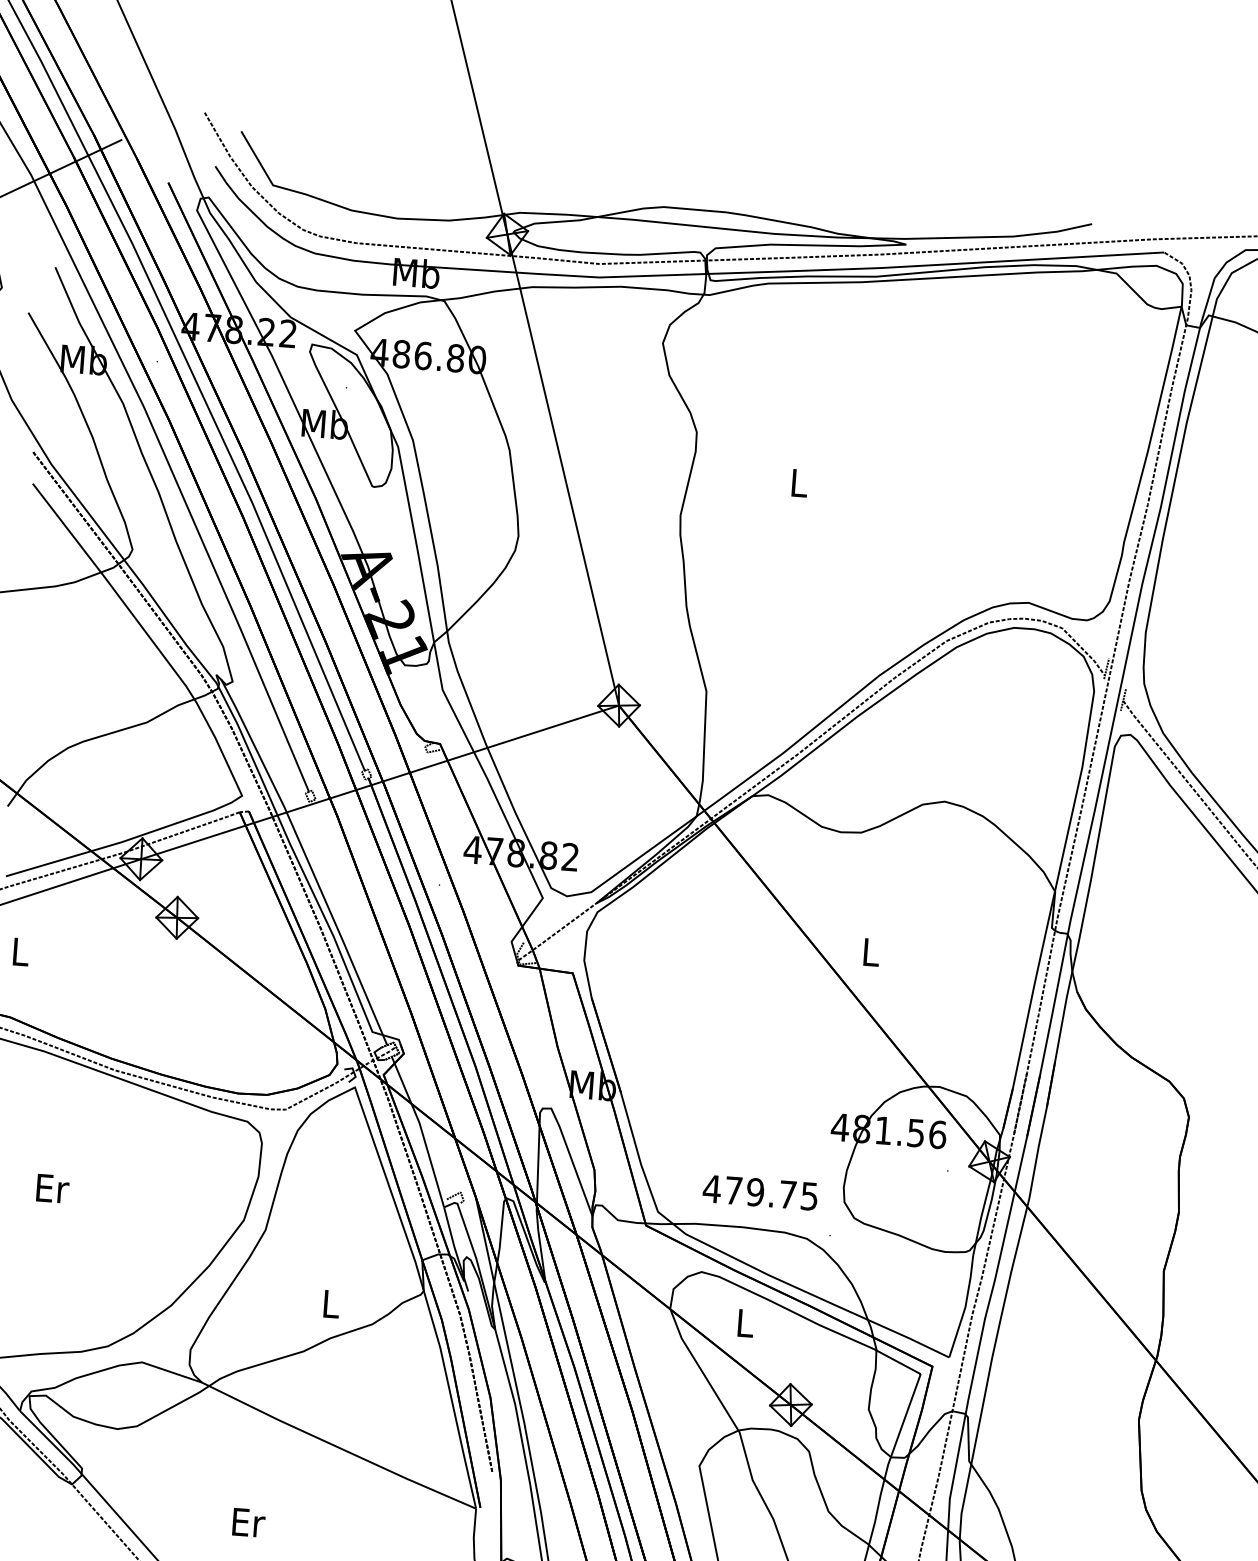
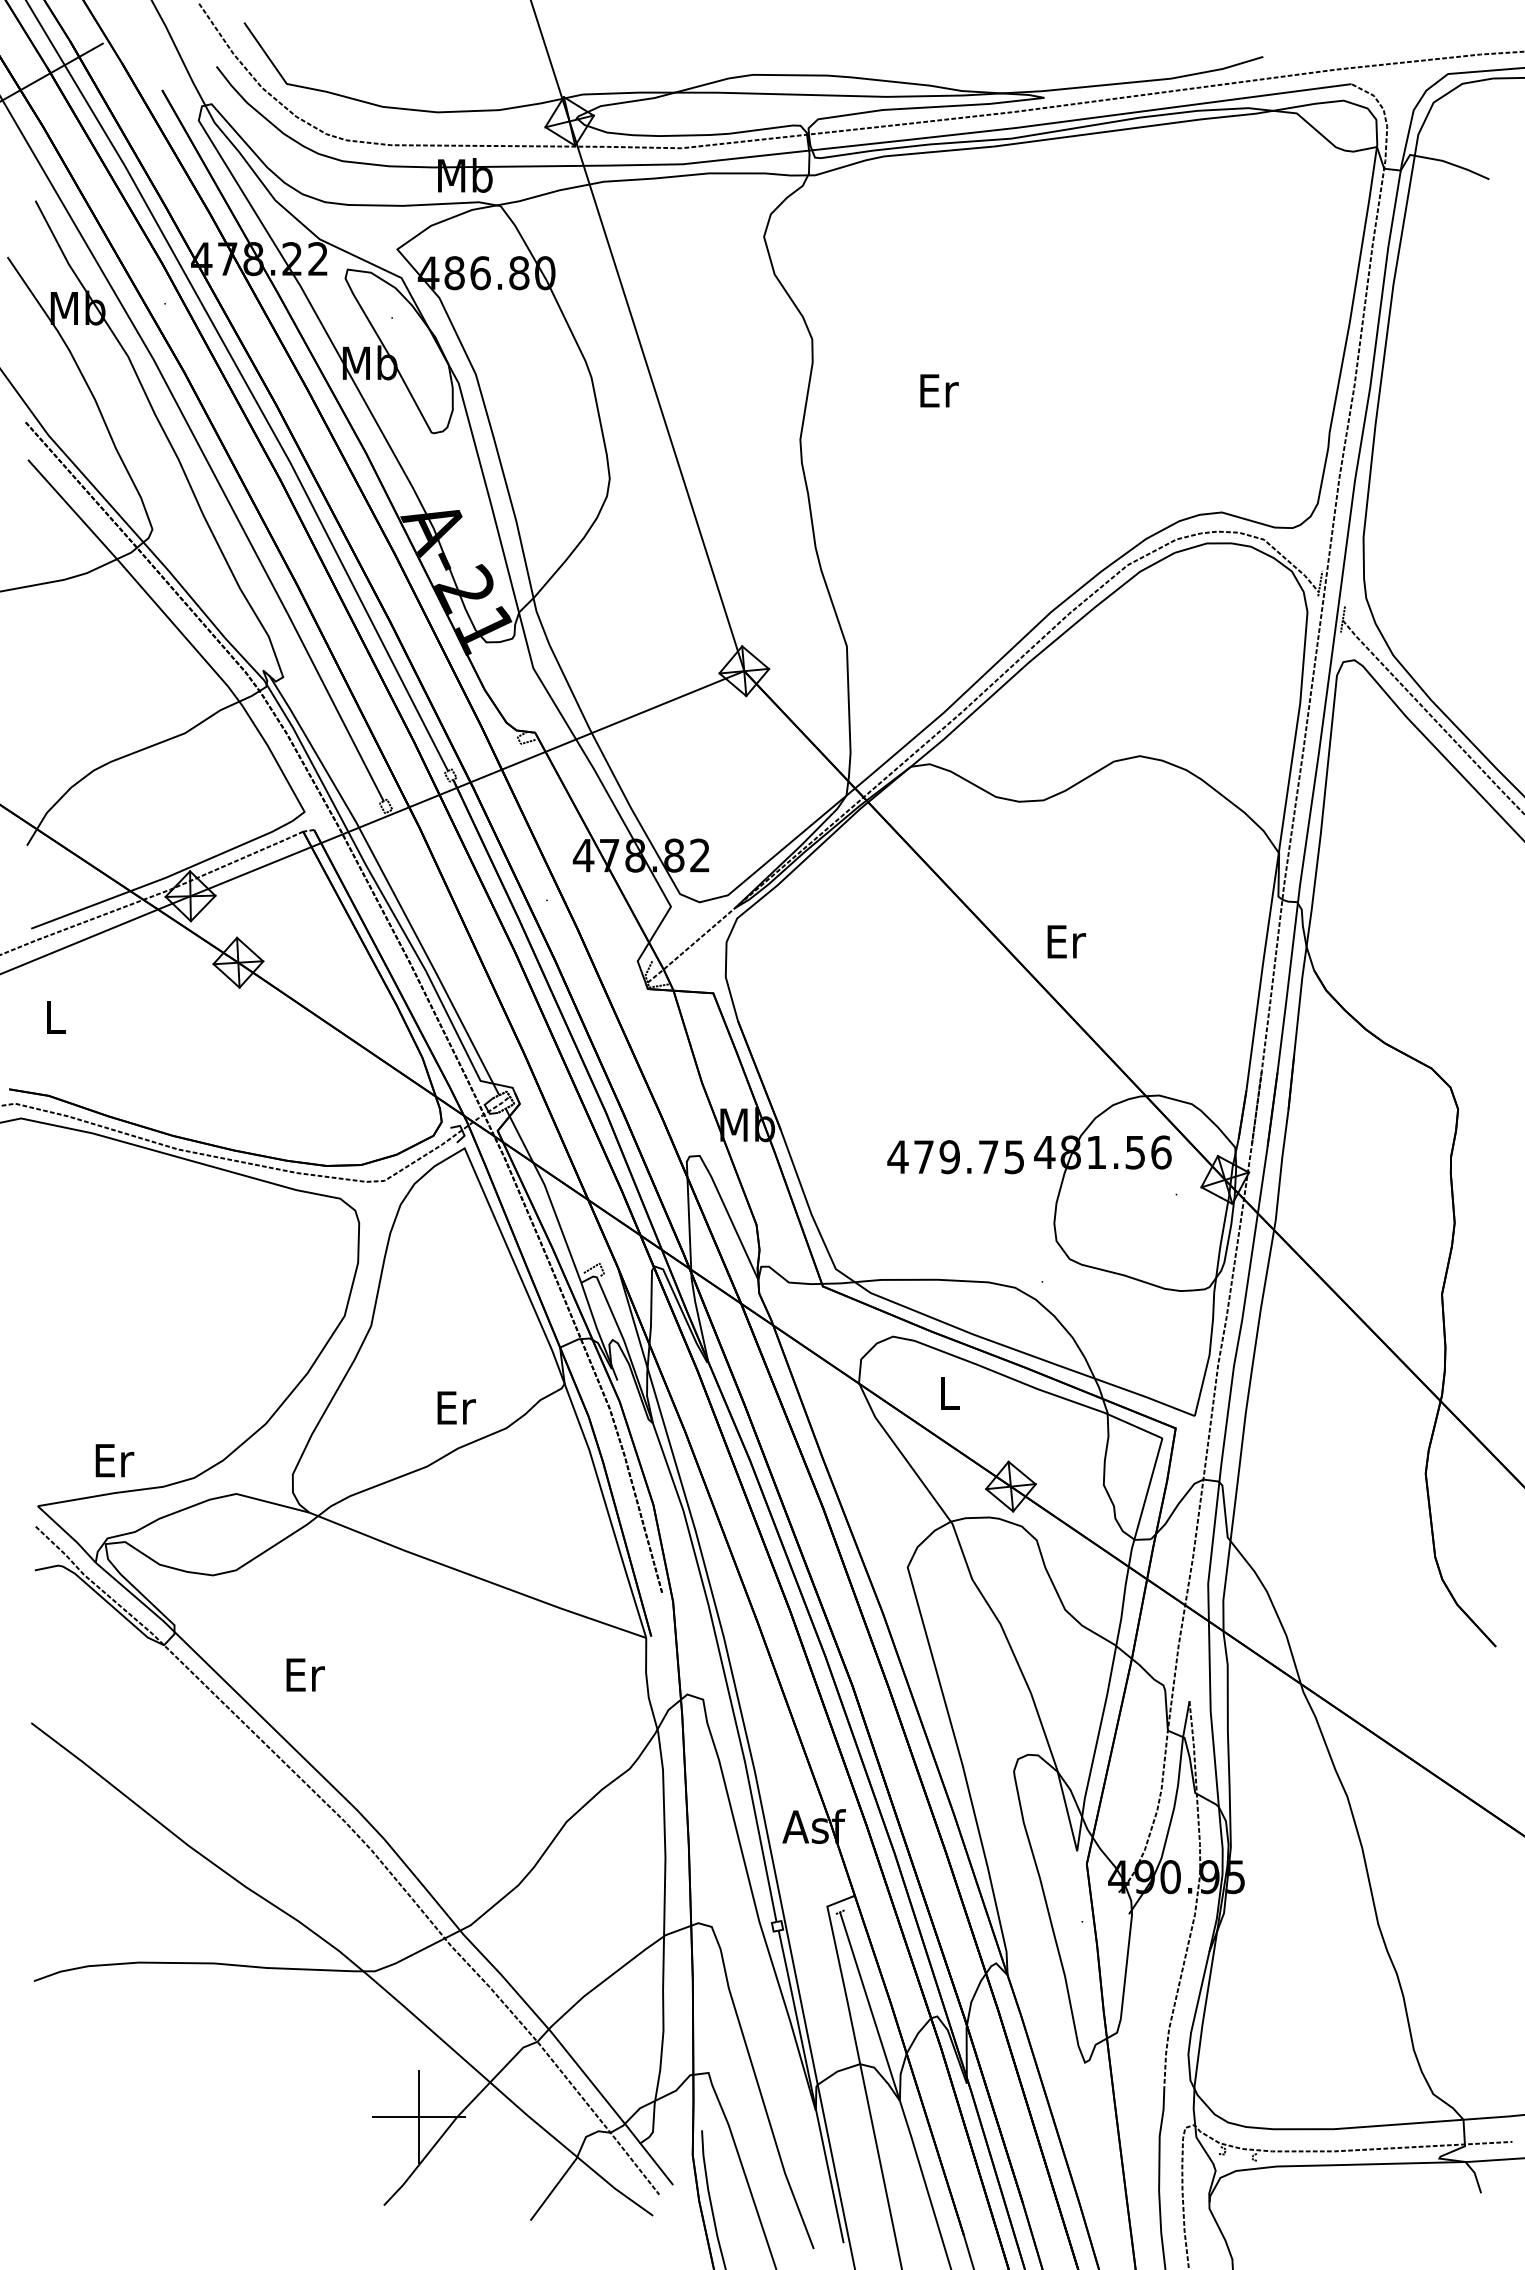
text: (800, 482) -> (939, 390), L -> Er
text: (871, 952) -> (1066, 941), L -> Er
text: (52, 1188) -> (114, 1460), moved
text: (760, 1192) -> (955, 1157), moved
text: (331, 1303) -> (456, 1407), L -> Er
text: (248, 1522) -> (305, 1674), moved

